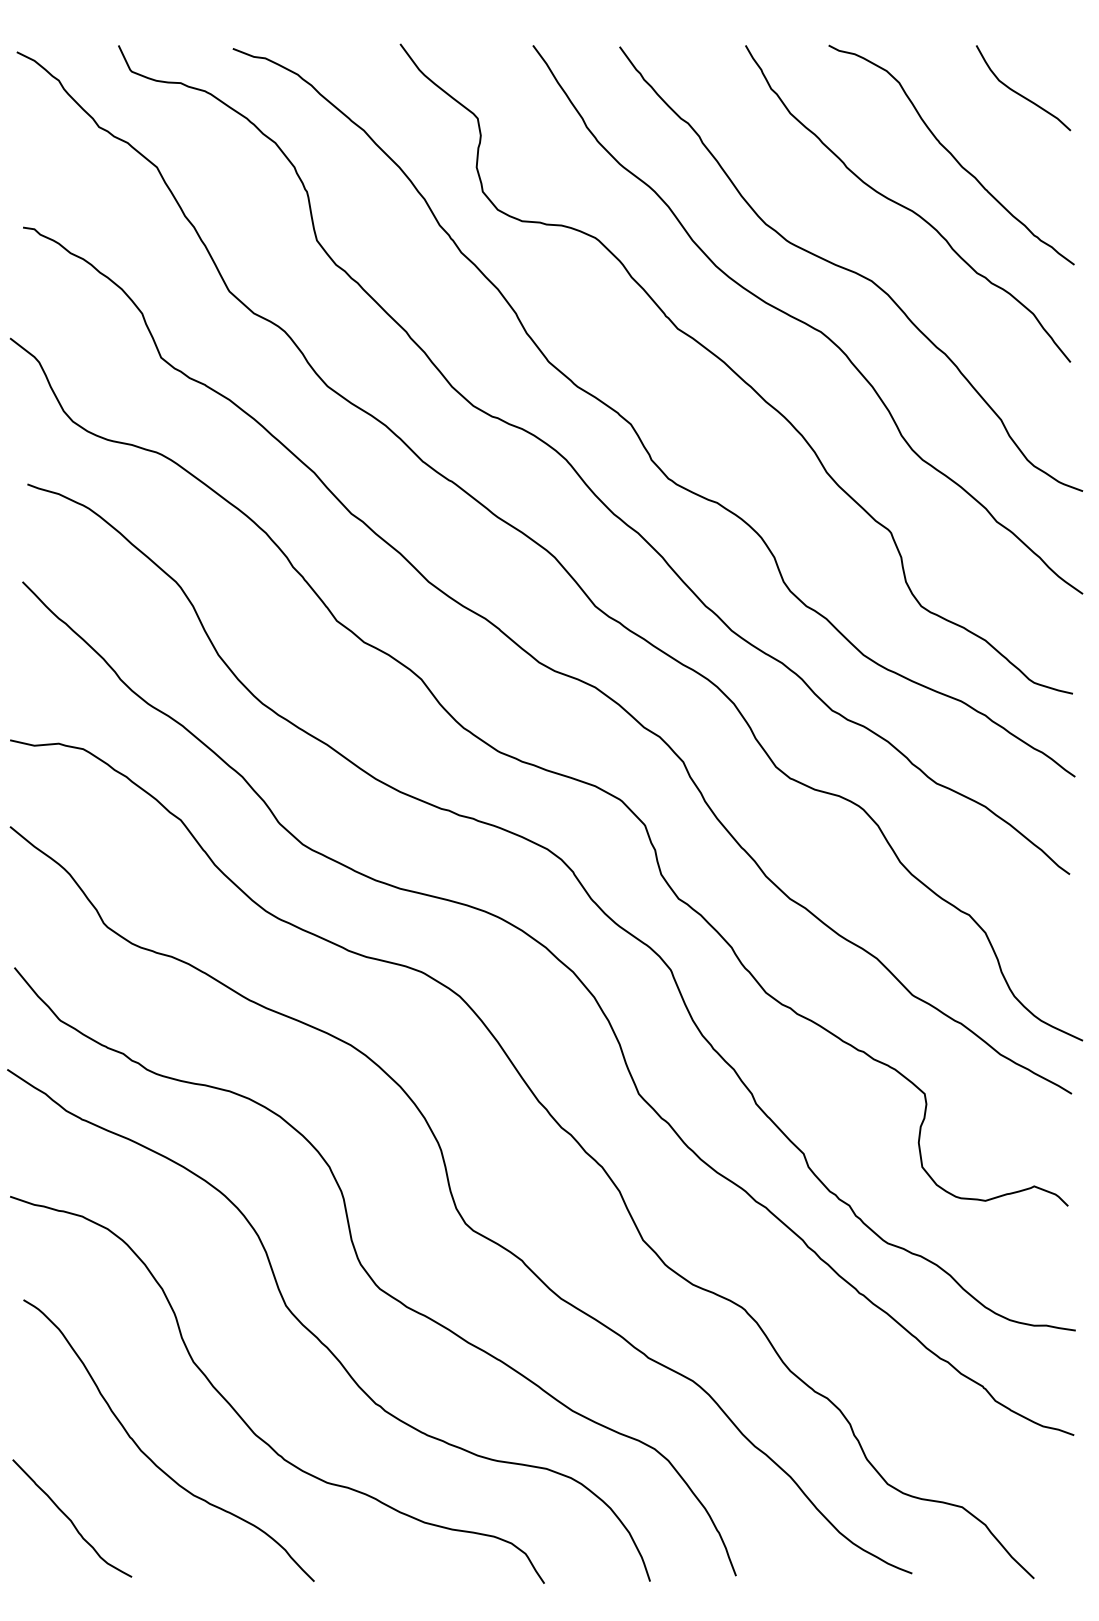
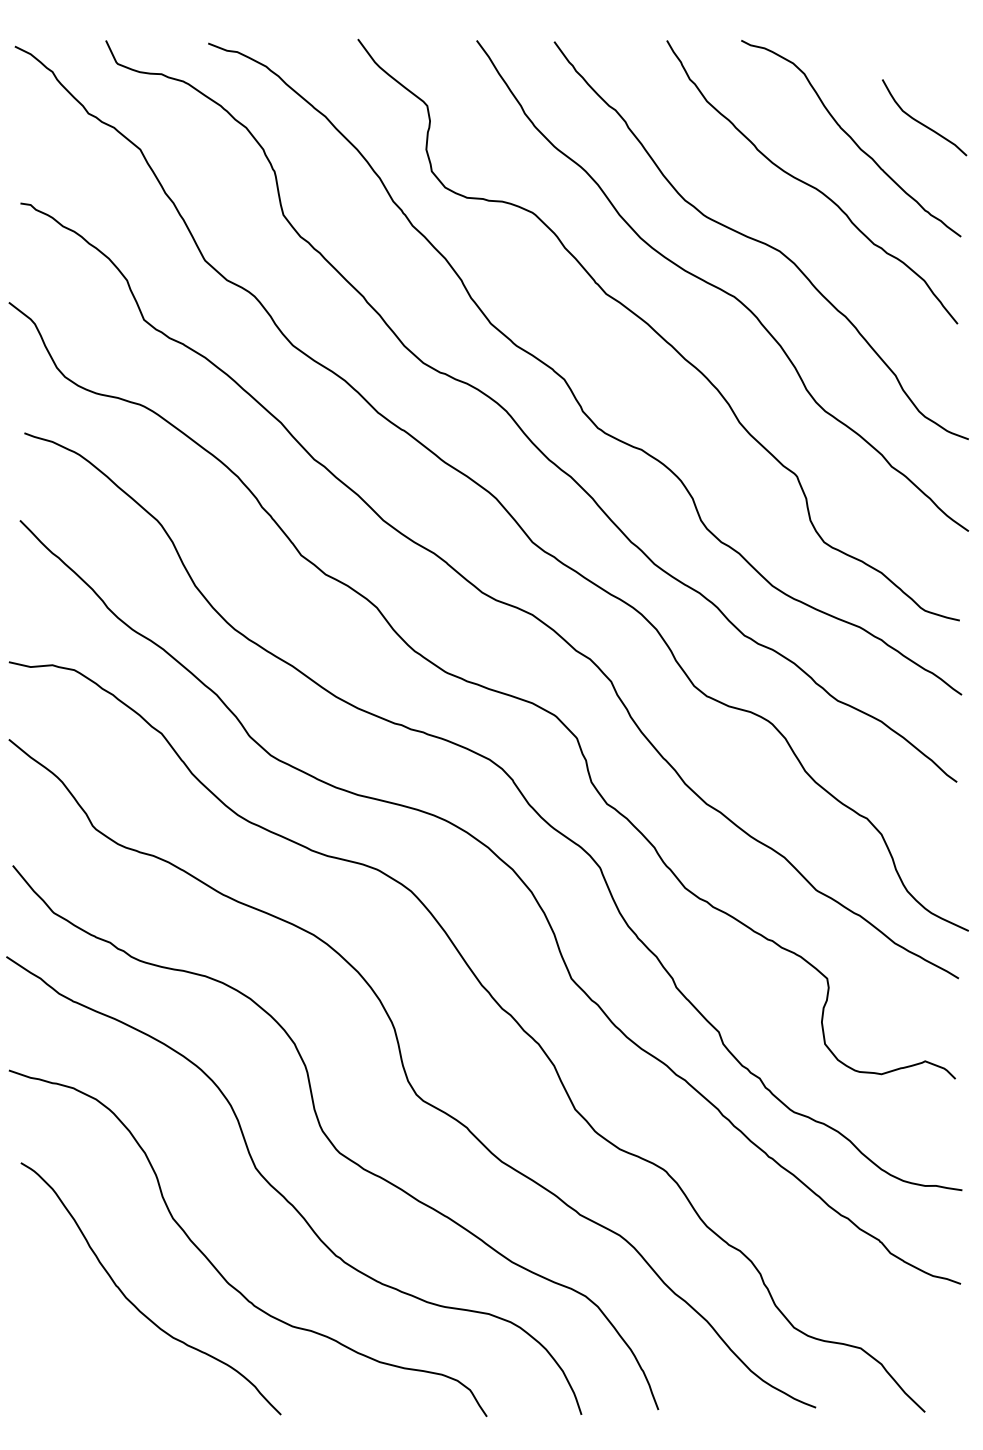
curve: (1020, 93) -> (921, 122), moved
curve: (71, 1519) -> (63, 1359), removed

